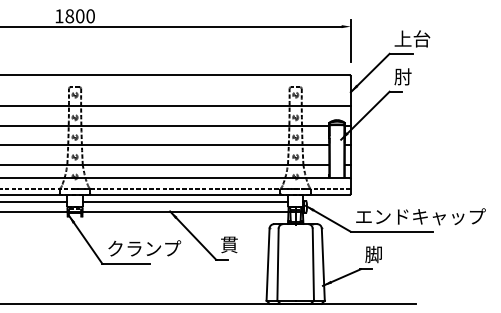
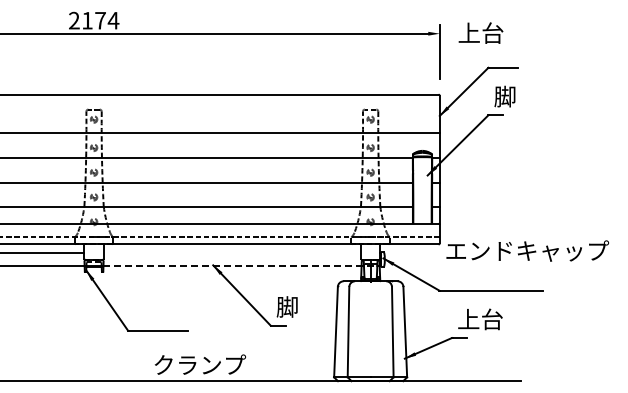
text: (75, 16) -> (94, 20), 1800 -> 2174
text: (412, 38) -> (480, 32), moved
text: (402, 76) -> (504, 96), 肘 -> 脚
line: (185, 201) -> (232, 253), removed
line: (193, 212) -> (242, 266), solid -> dashed
text: (420, 216) -> (527, 250), moved
text: (229, 244) -> (287, 306), 貫 -> 脚
text: (144, 248) -> (199, 364), moved
text: (382, 254) -> (479, 319), 脚 -> 上台

